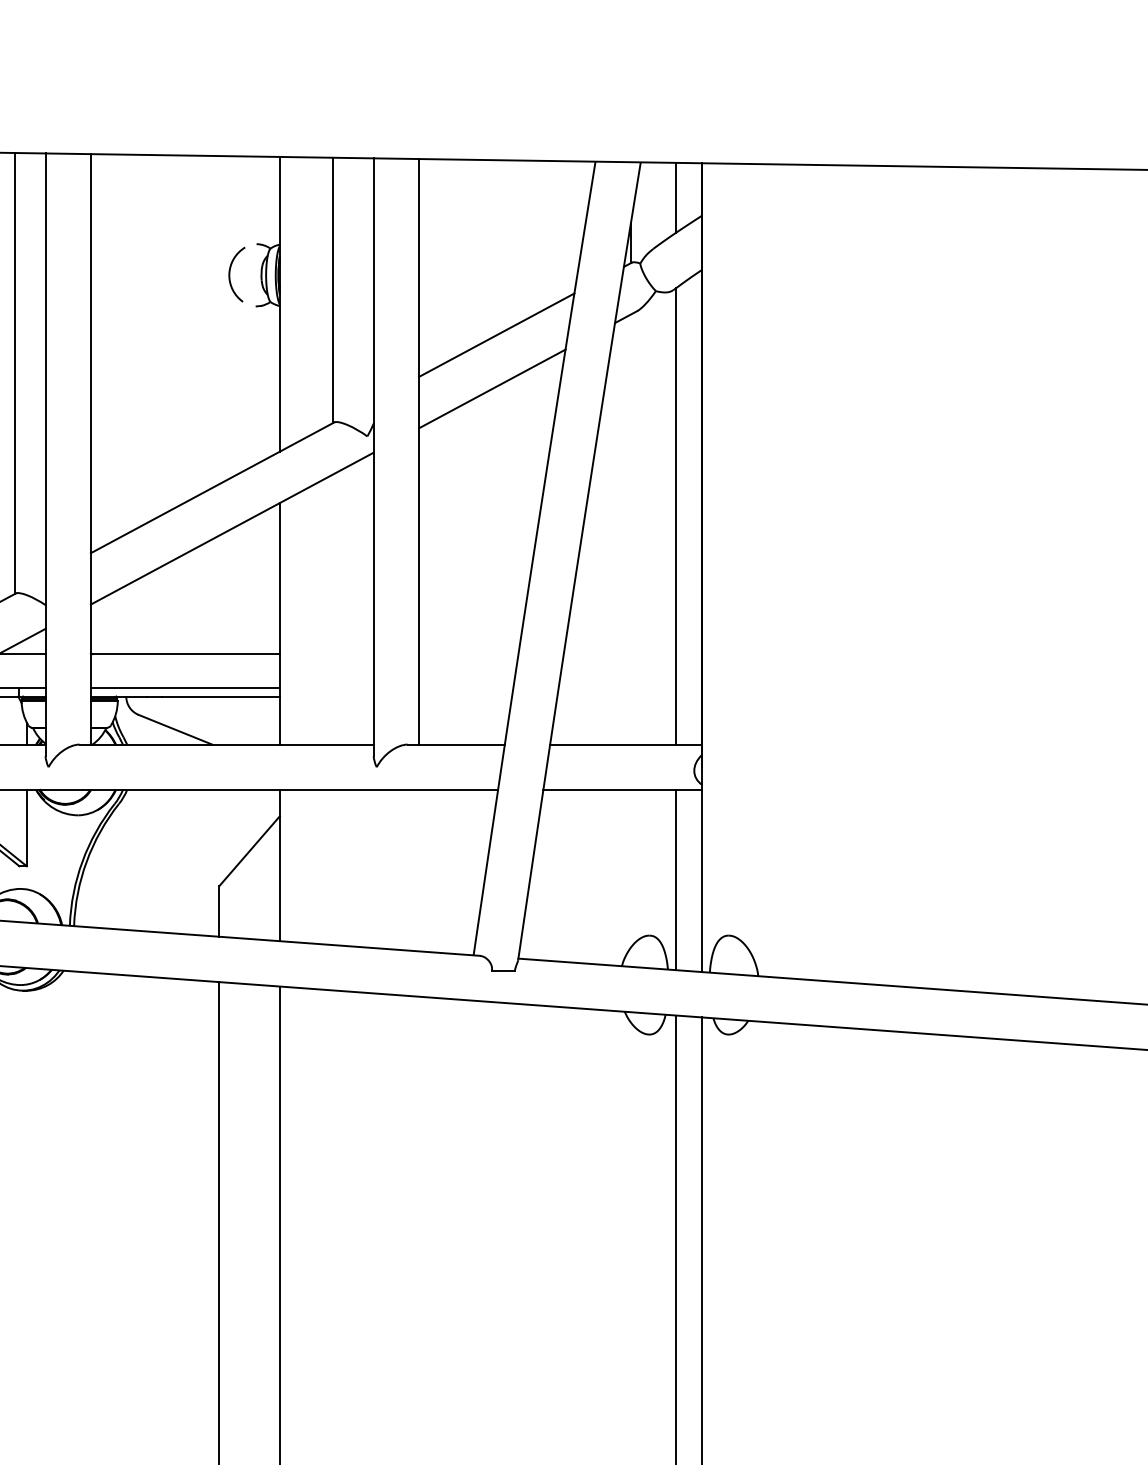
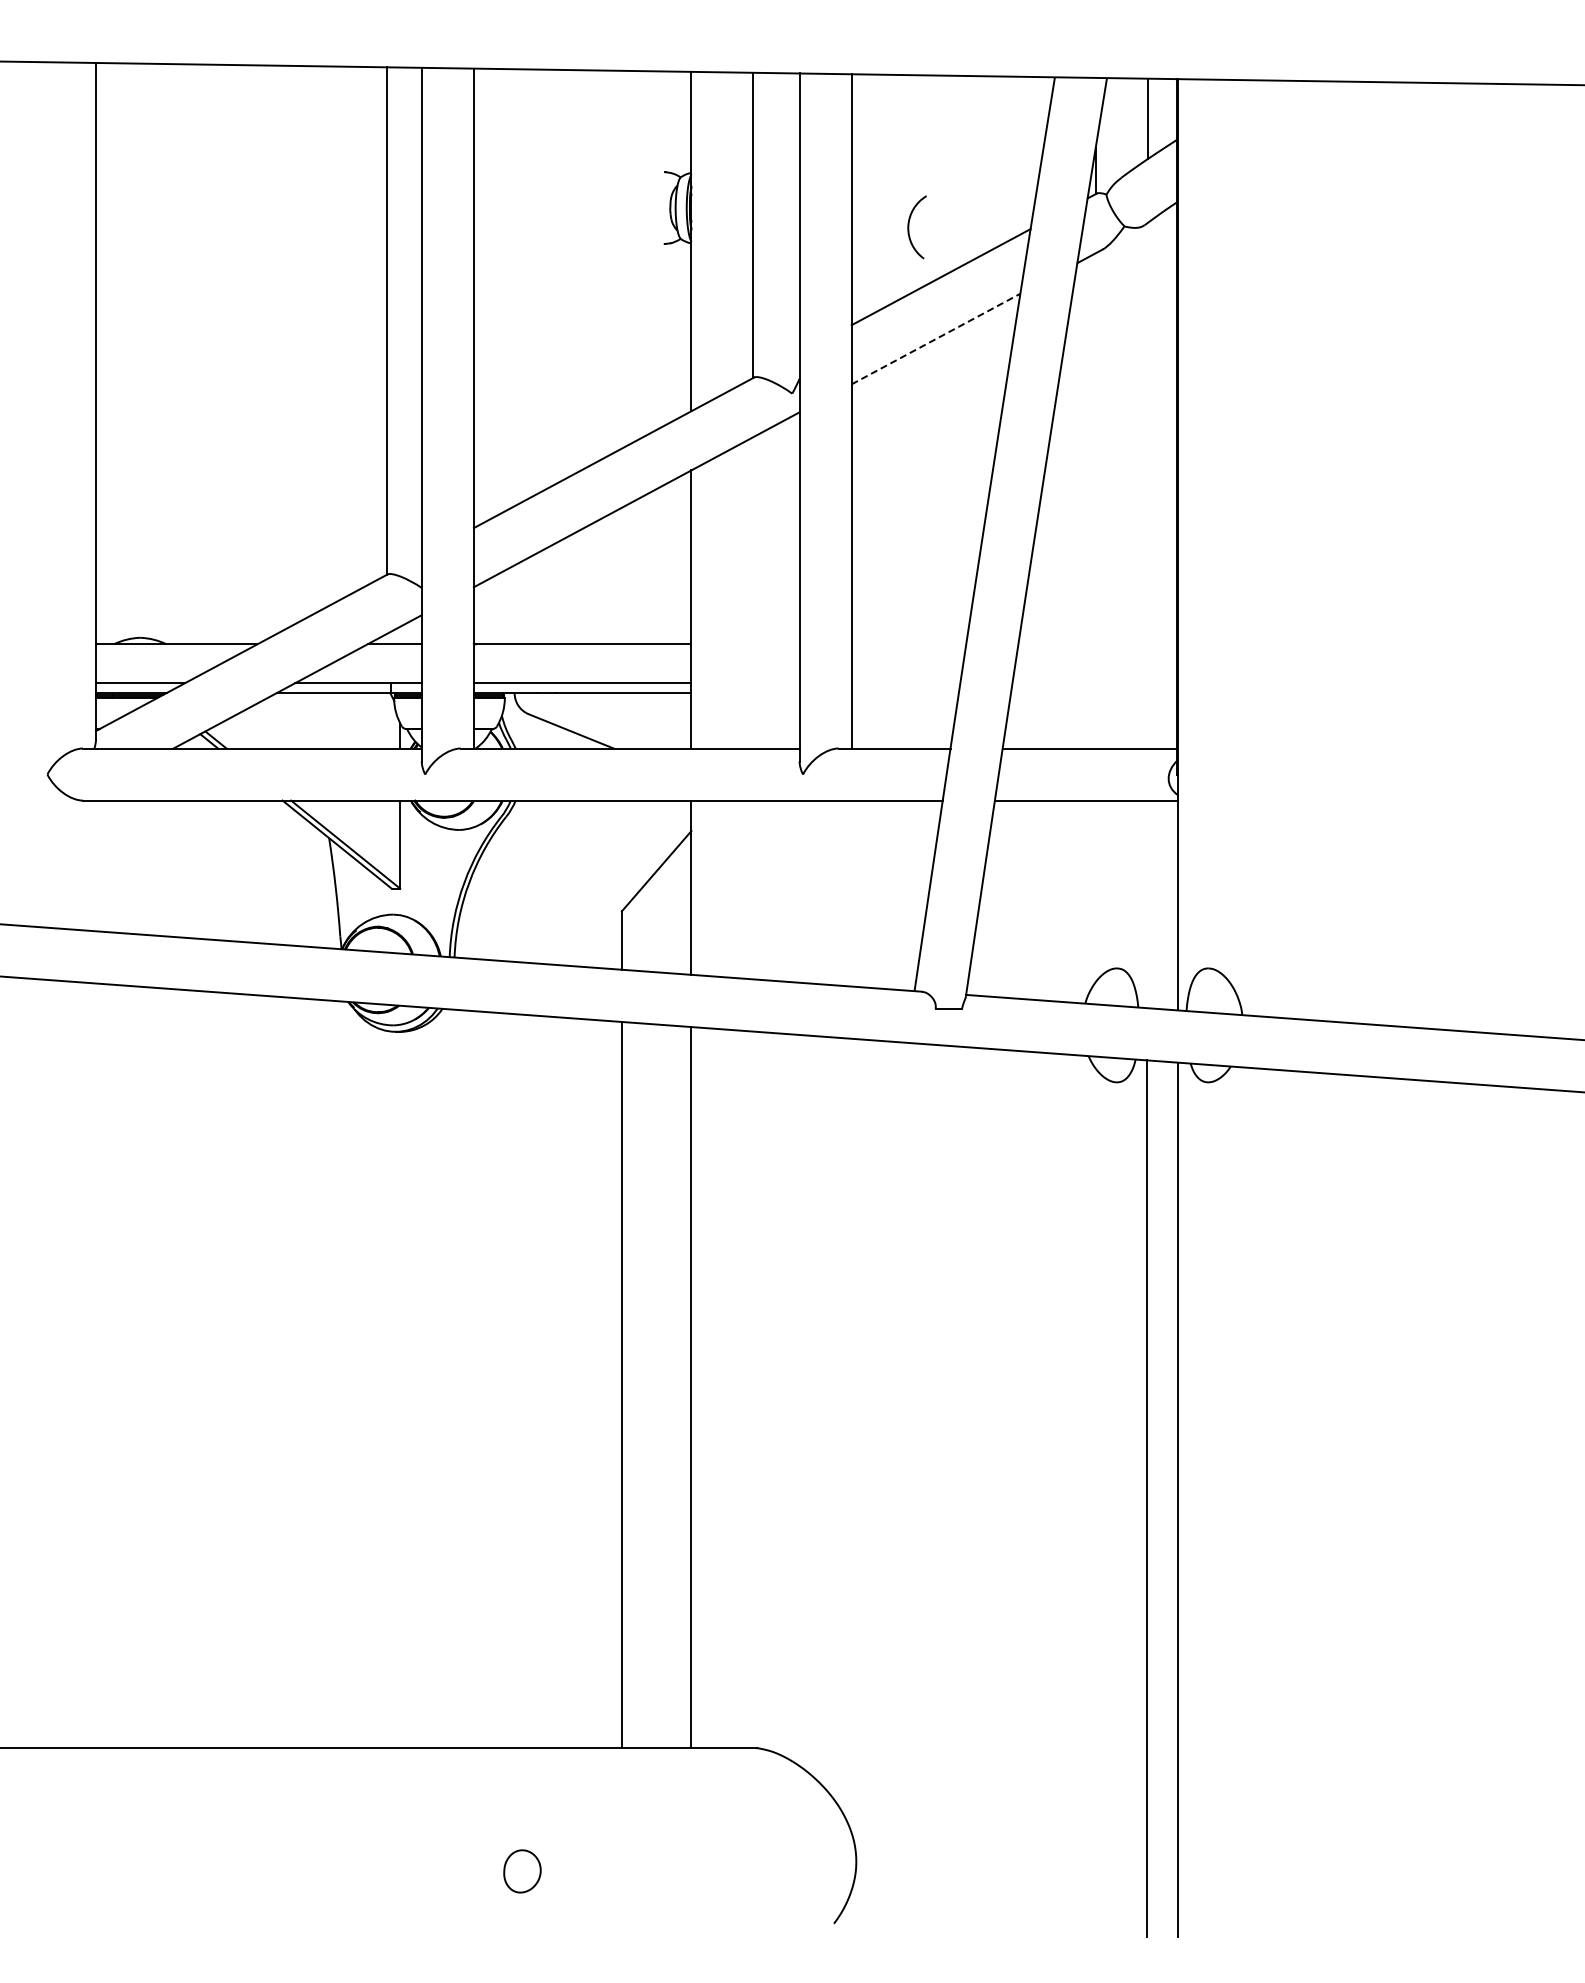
arc: (230, 274) -> (909, 227), moved
line: (492, 389) -> (936, 339), solid -> dashed
line: (675, 516) -> (1147, 485), removed
line: (675, 880) -> (1147, 904), removed

